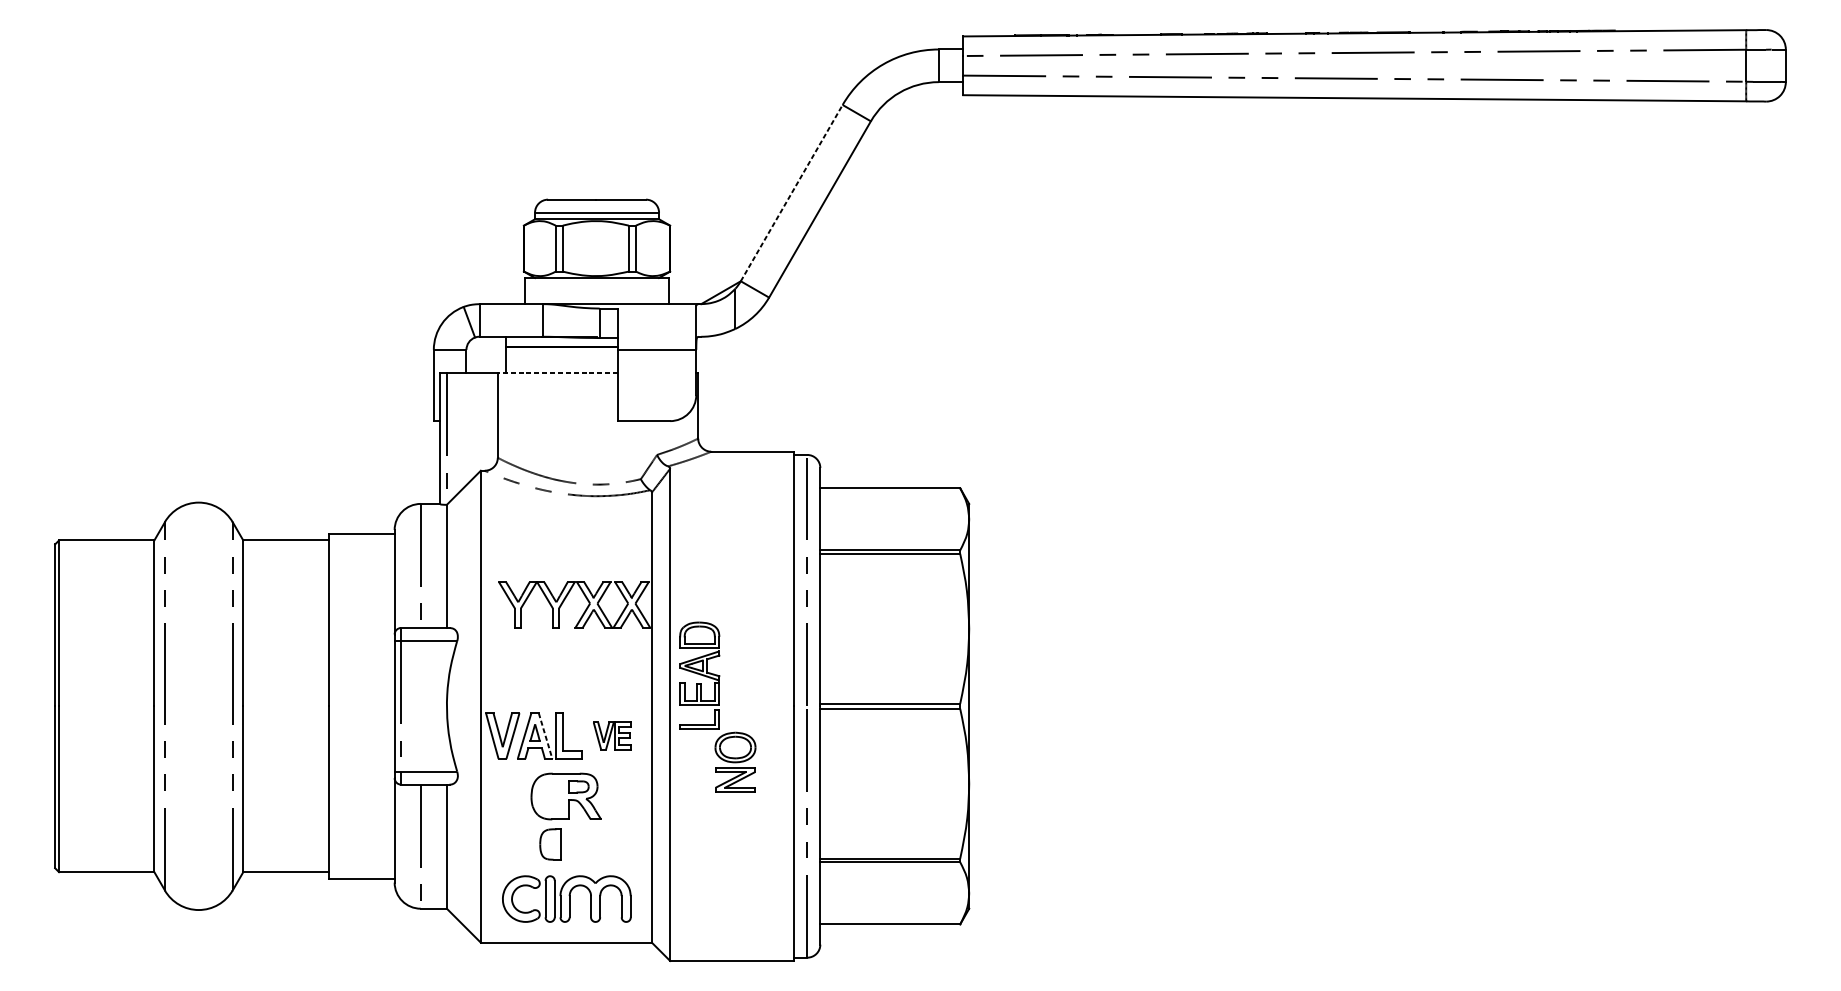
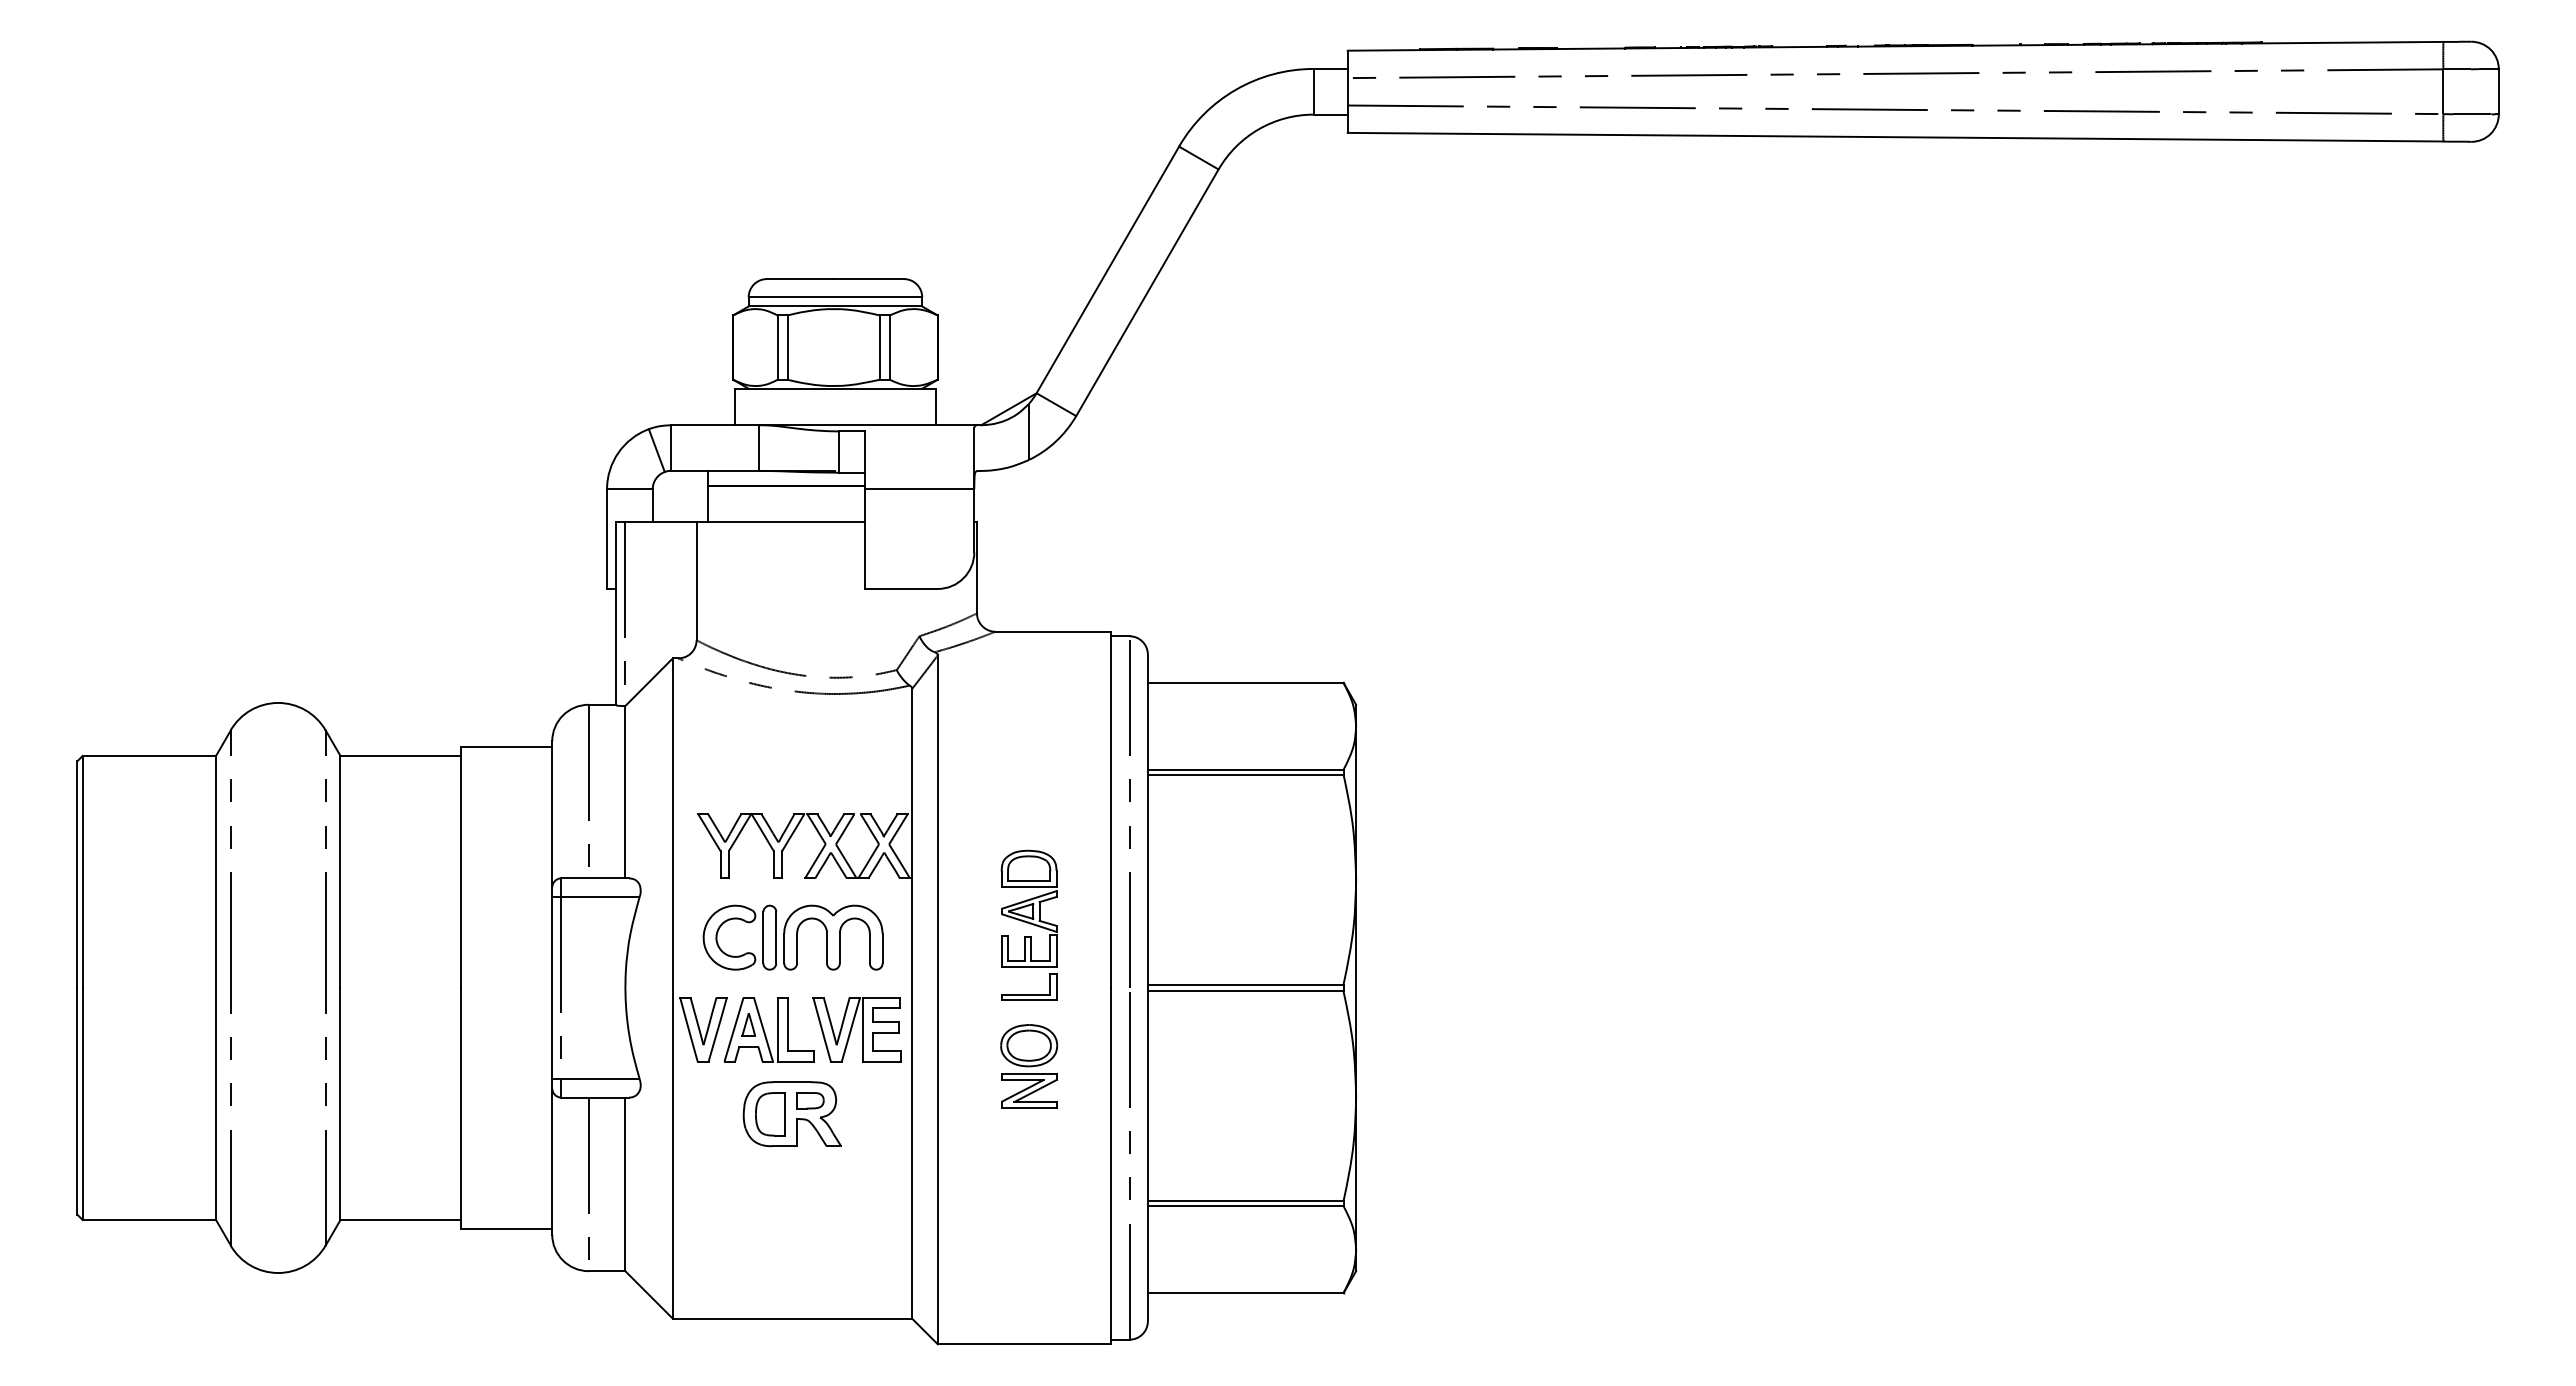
line: (792, 192) -> (1108, 269), dashed -> solid
line: (557, 373) -> (780, 522), dashed -> solid
part: (699, 675) -> (1028, 924), moved
line: (545, 735) -> (763, 1029), dashed -> solid
part: (612, 735) -> (856, 1029), size x1.67
part: (550, 844) -> (770, 1114), moved
part: (566, 898) -> (792, 937), moved

